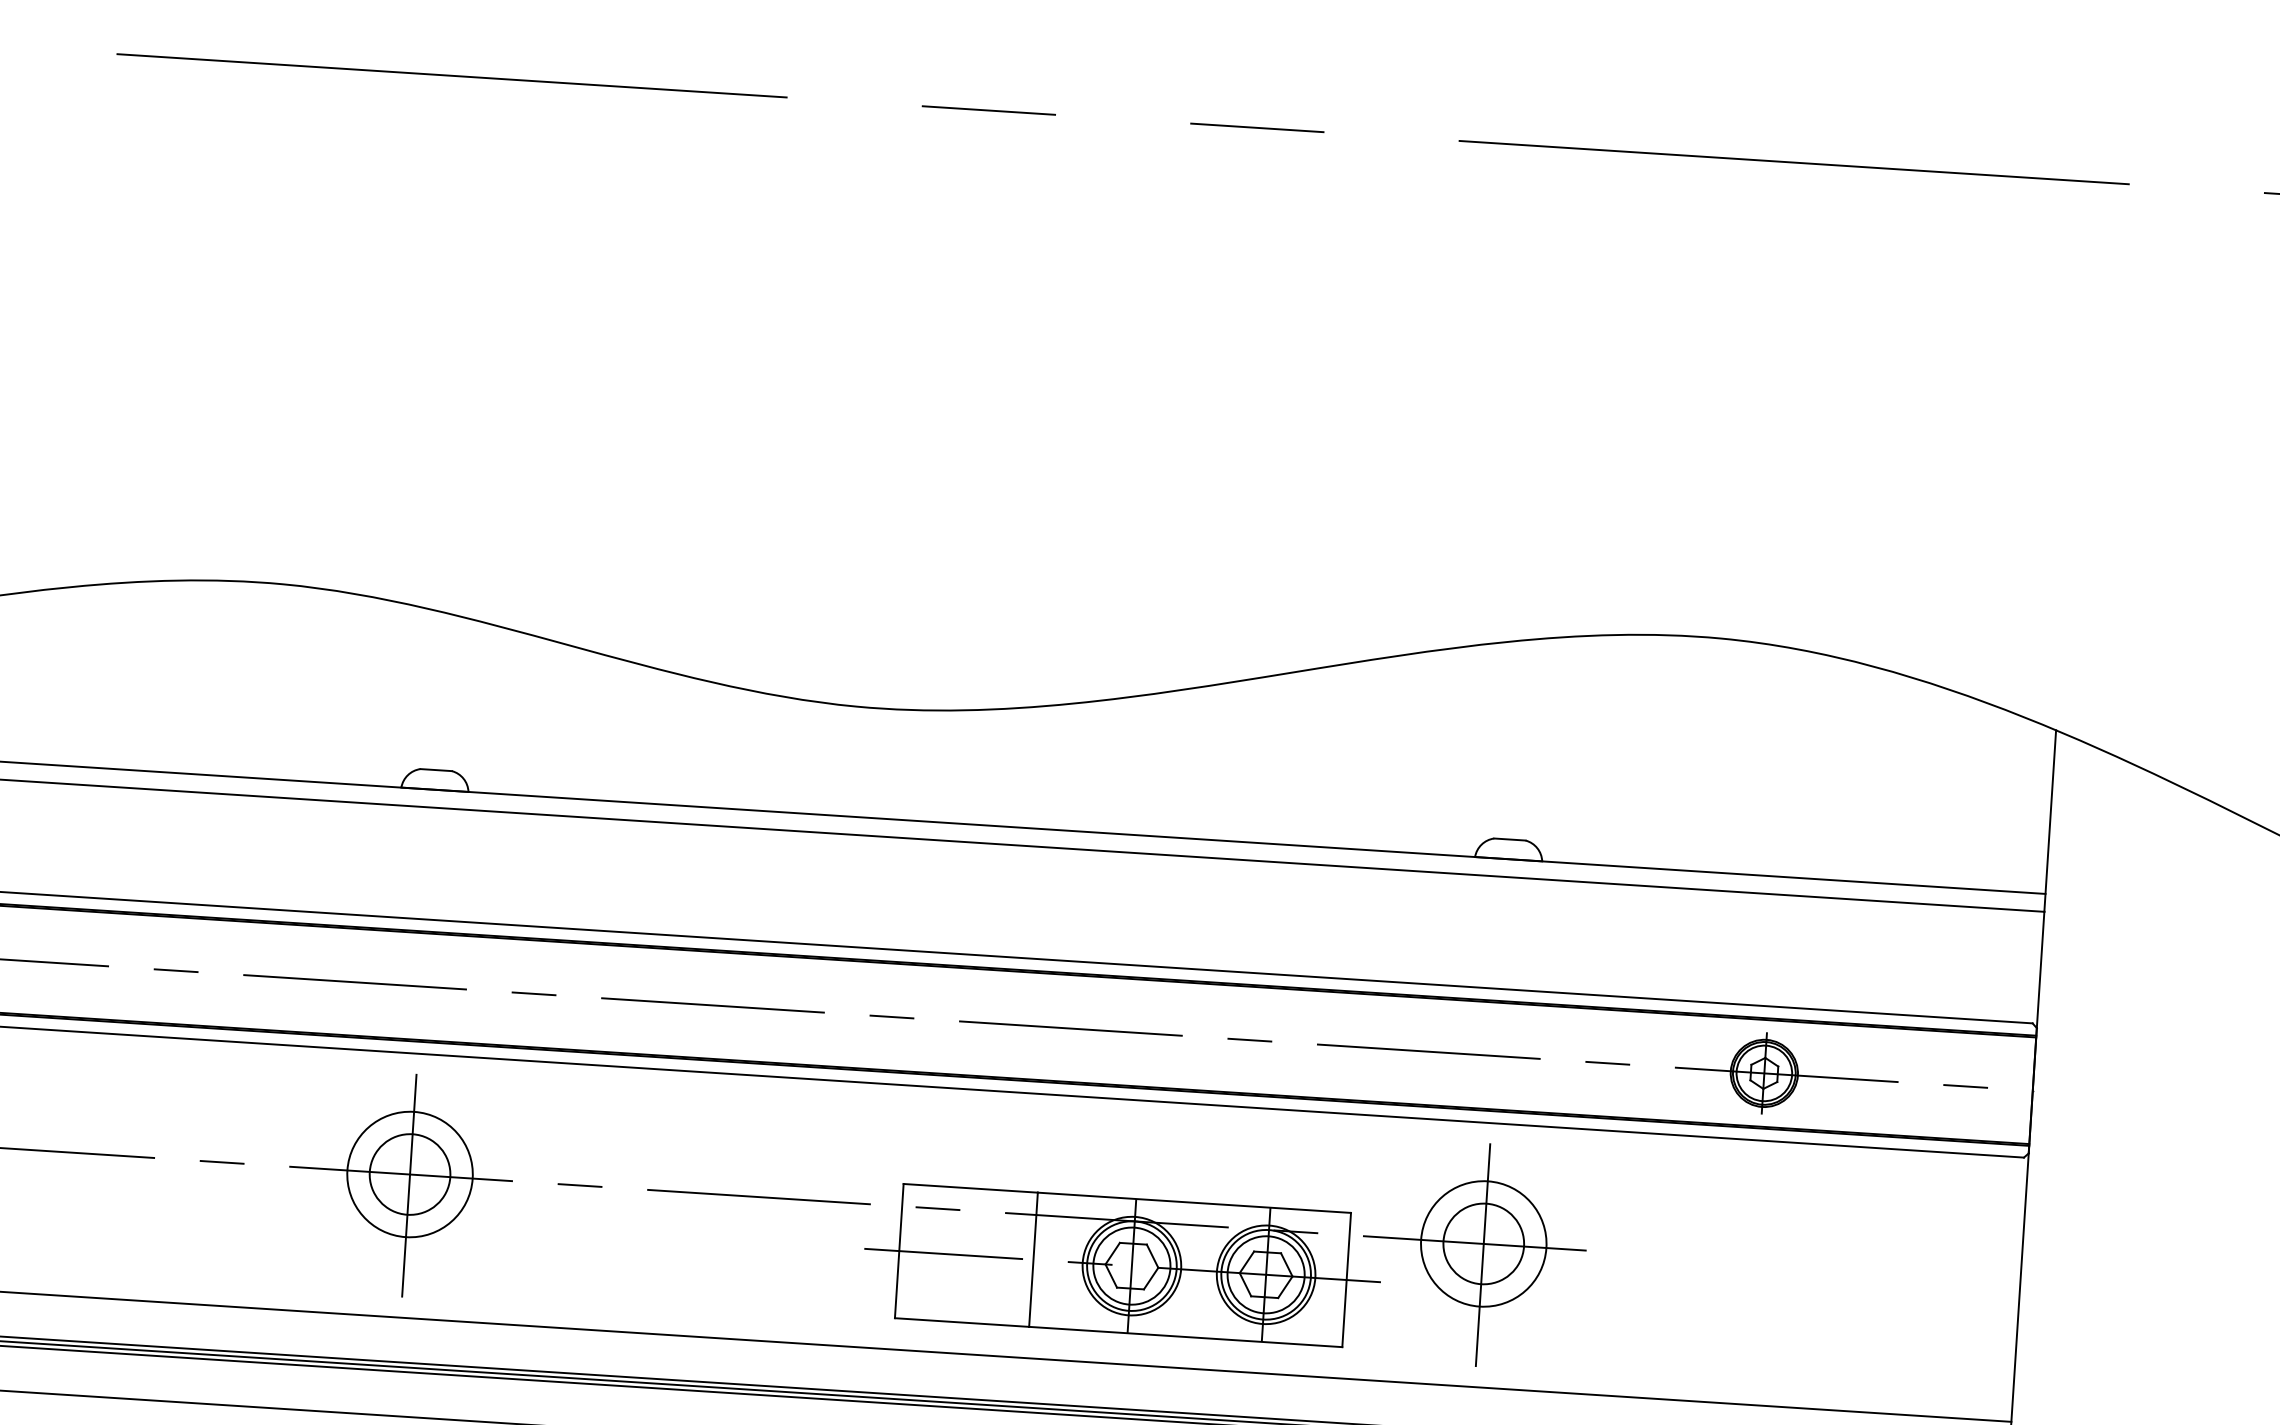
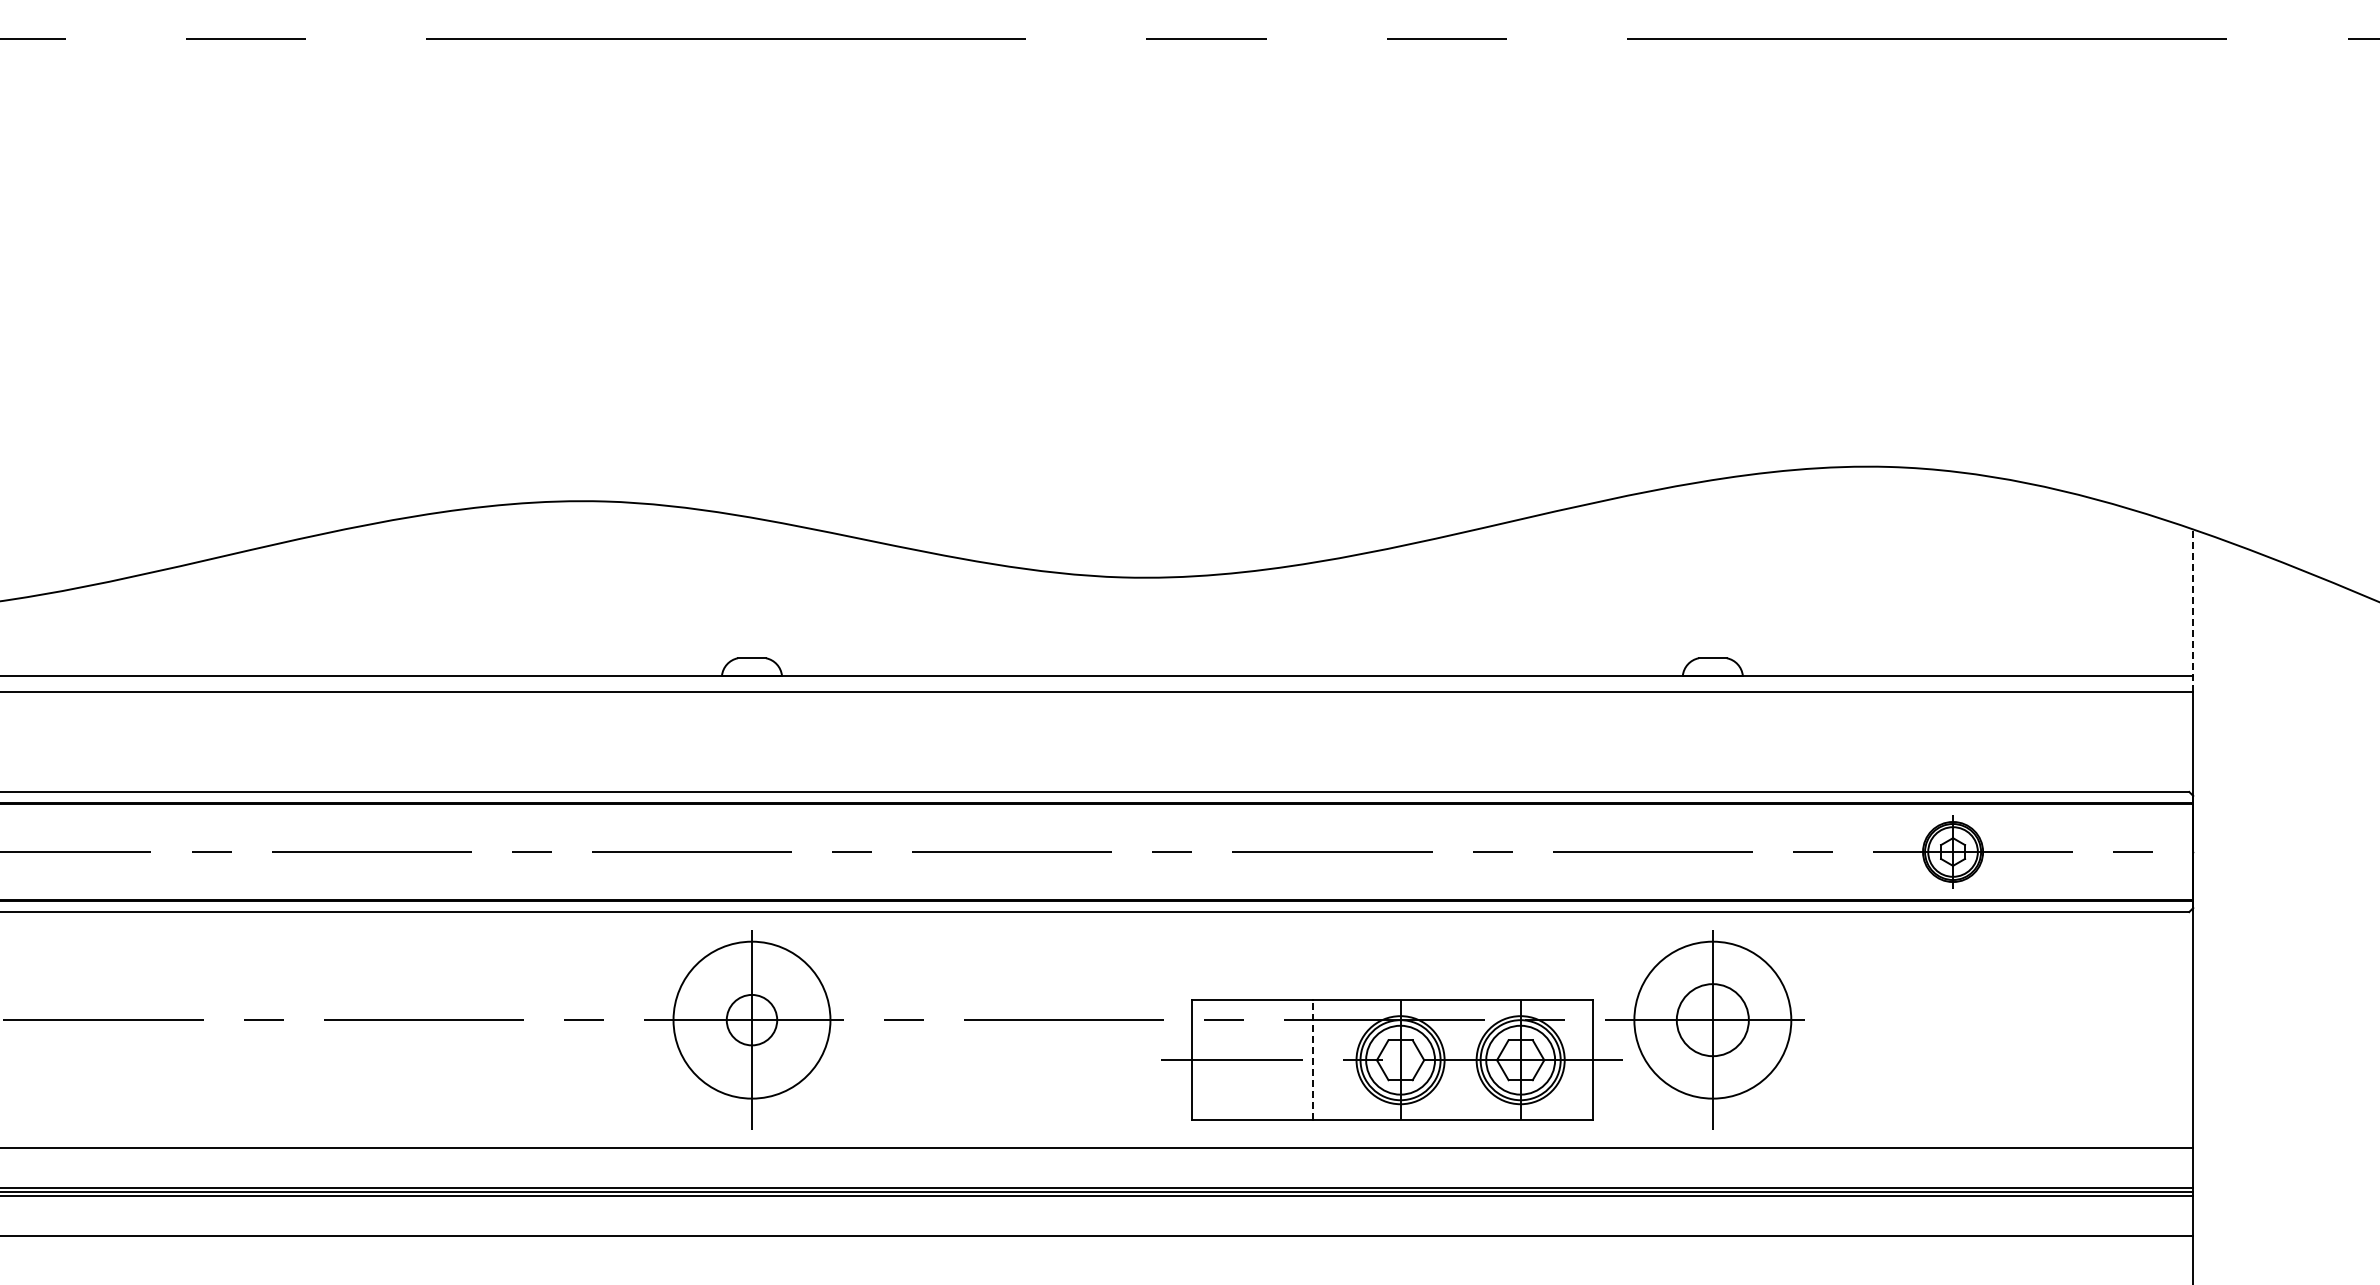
line: (2050, 820) -> (2193, 610), solid -> dashed
circle: (409, 1174) -> (751, 1020), size x0.7
circle: (409, 1174) -> (751, 1020), size x1.4
circle: (1483, 1244) -> (1712, 1020), size x1.4
line: (1033, 1258) -> (1312, 1059), solid -> dashed

